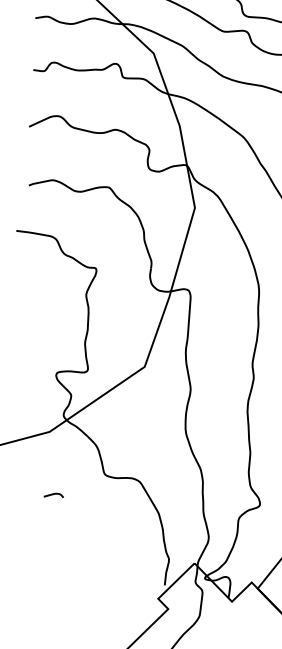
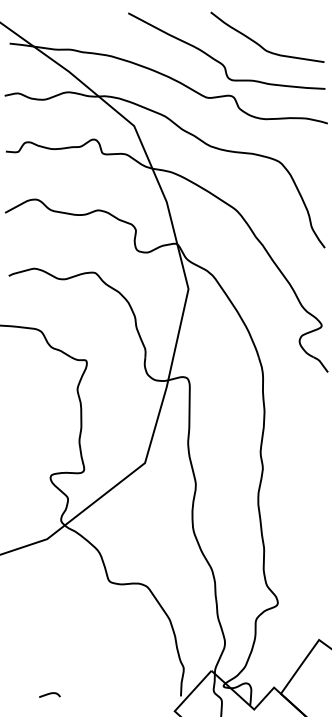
curve: (53, 494) -> (49, 694), moved

